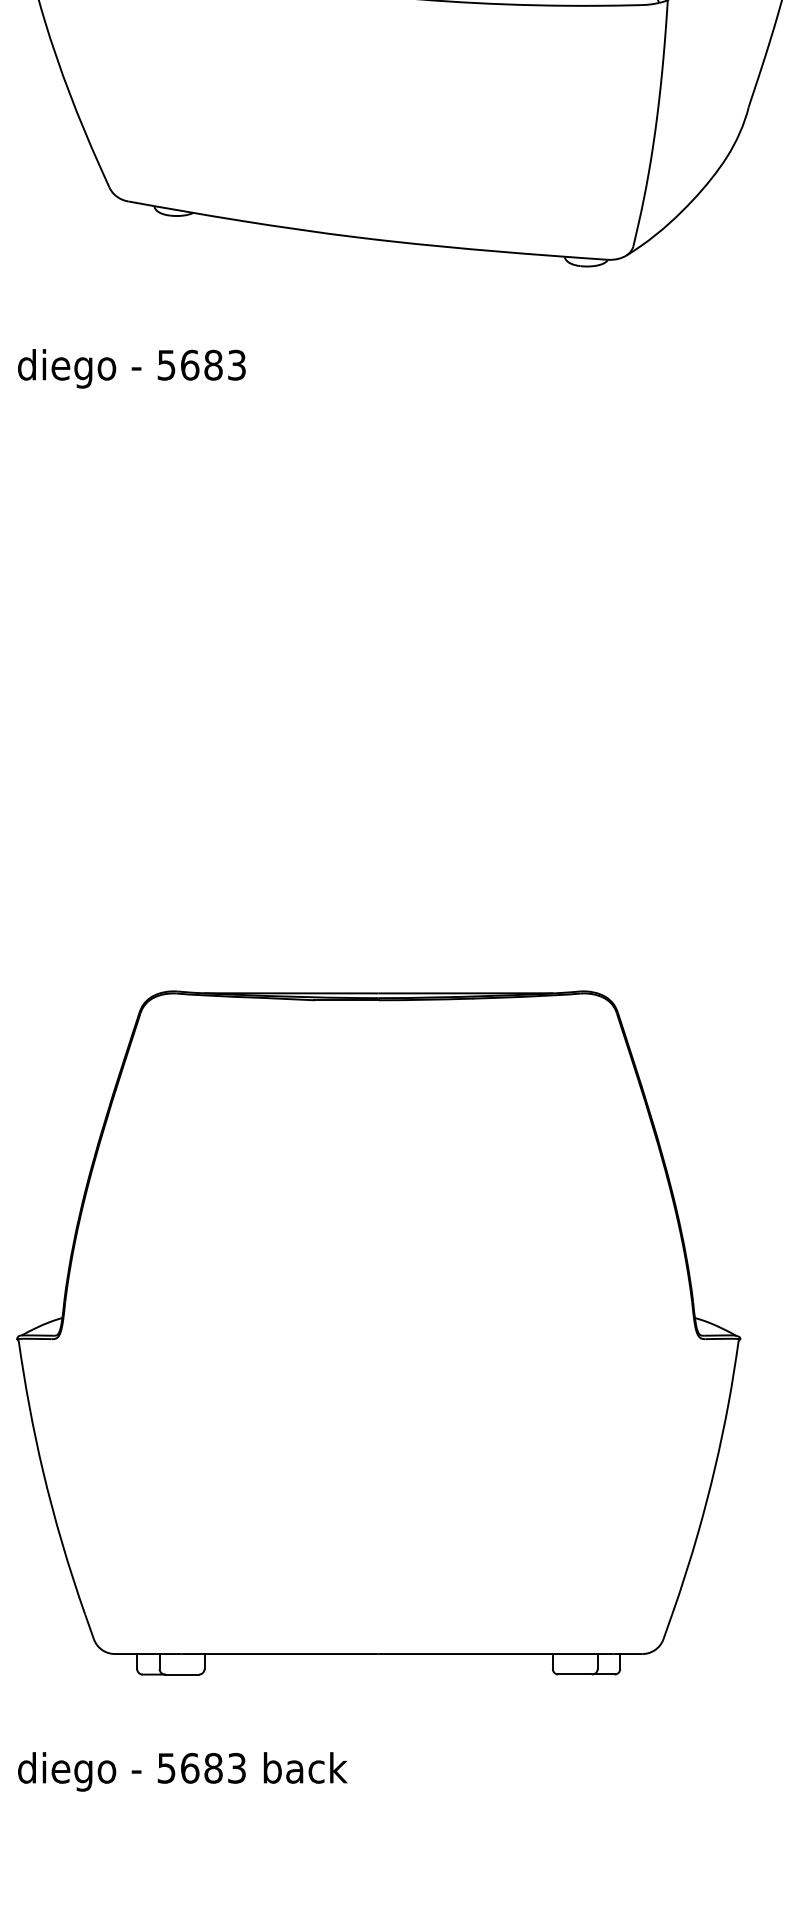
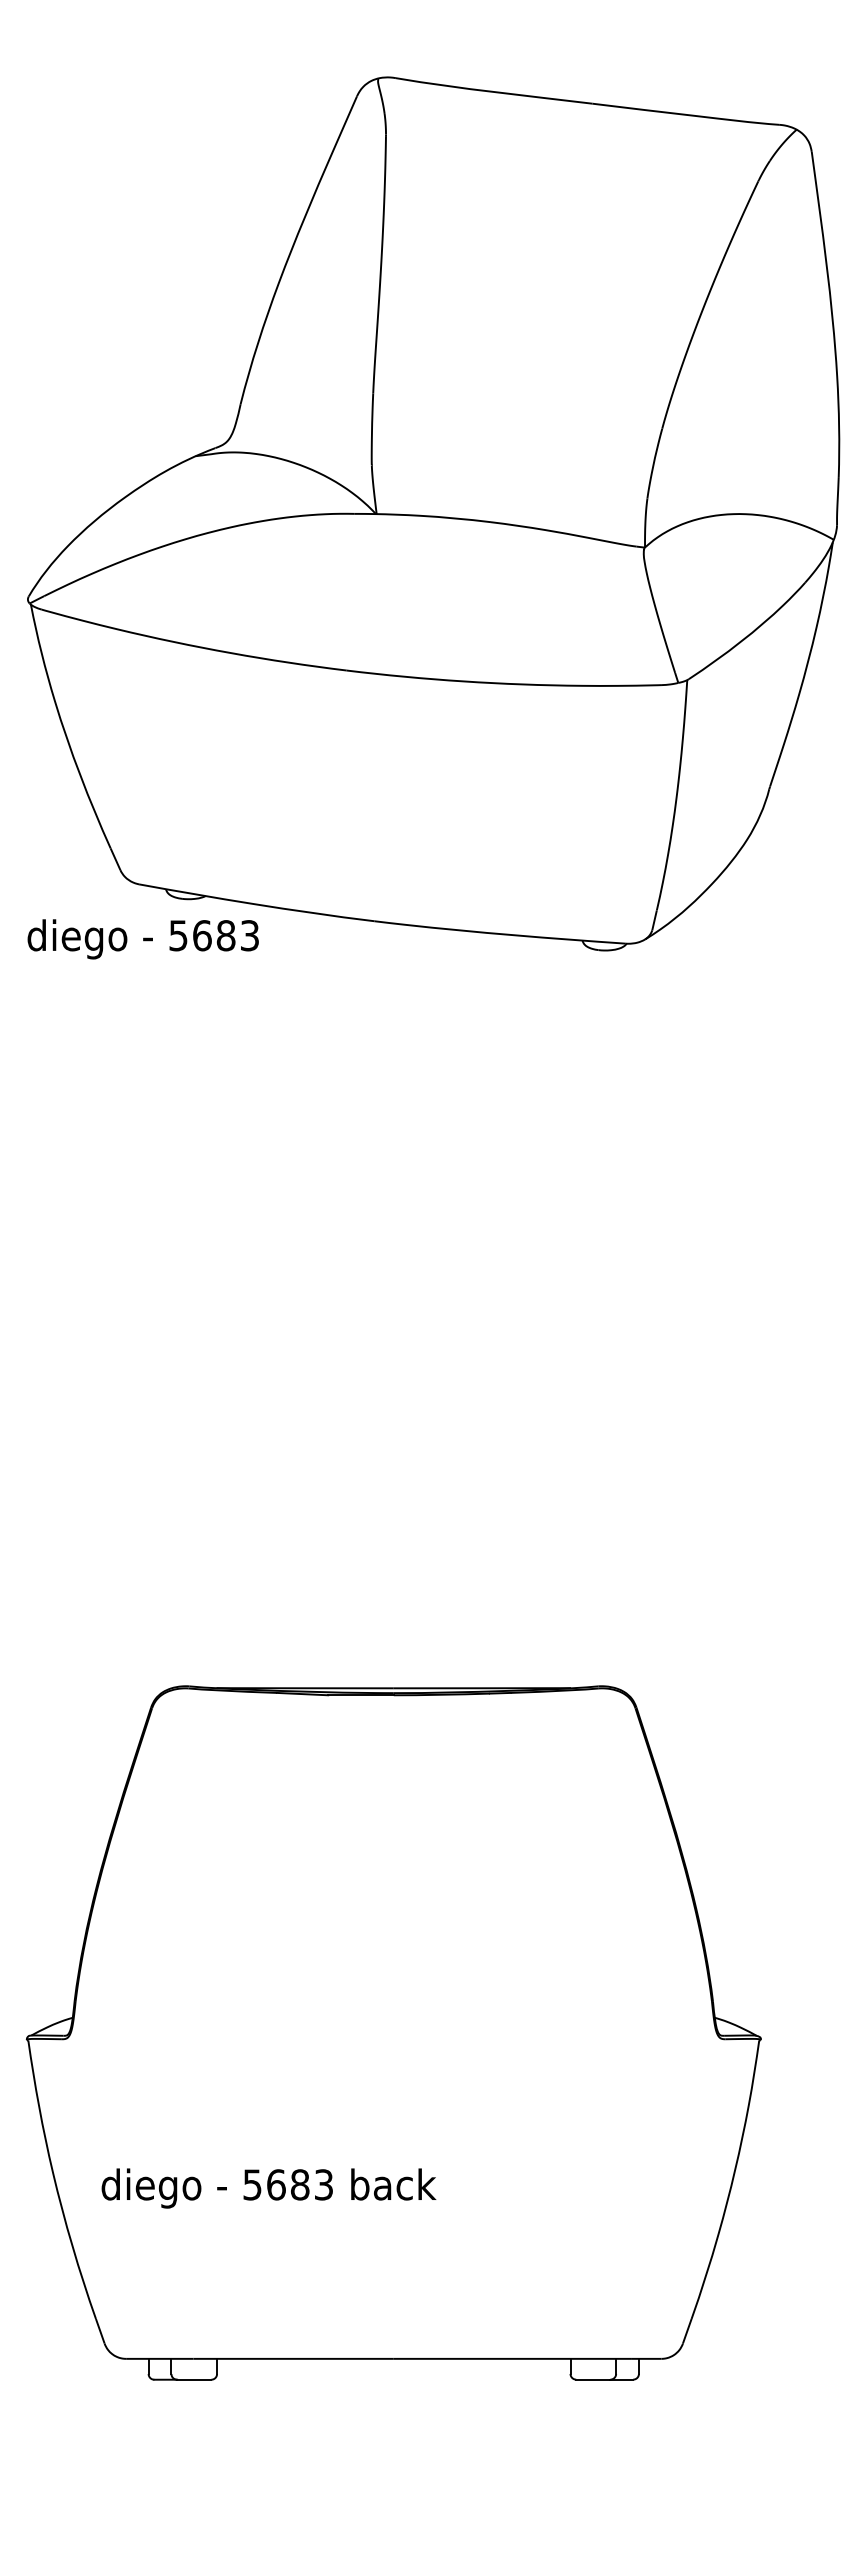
text: (131, 368) -> (142, 939), moved
text: (182, 1771) -> (268, 2188), moved

